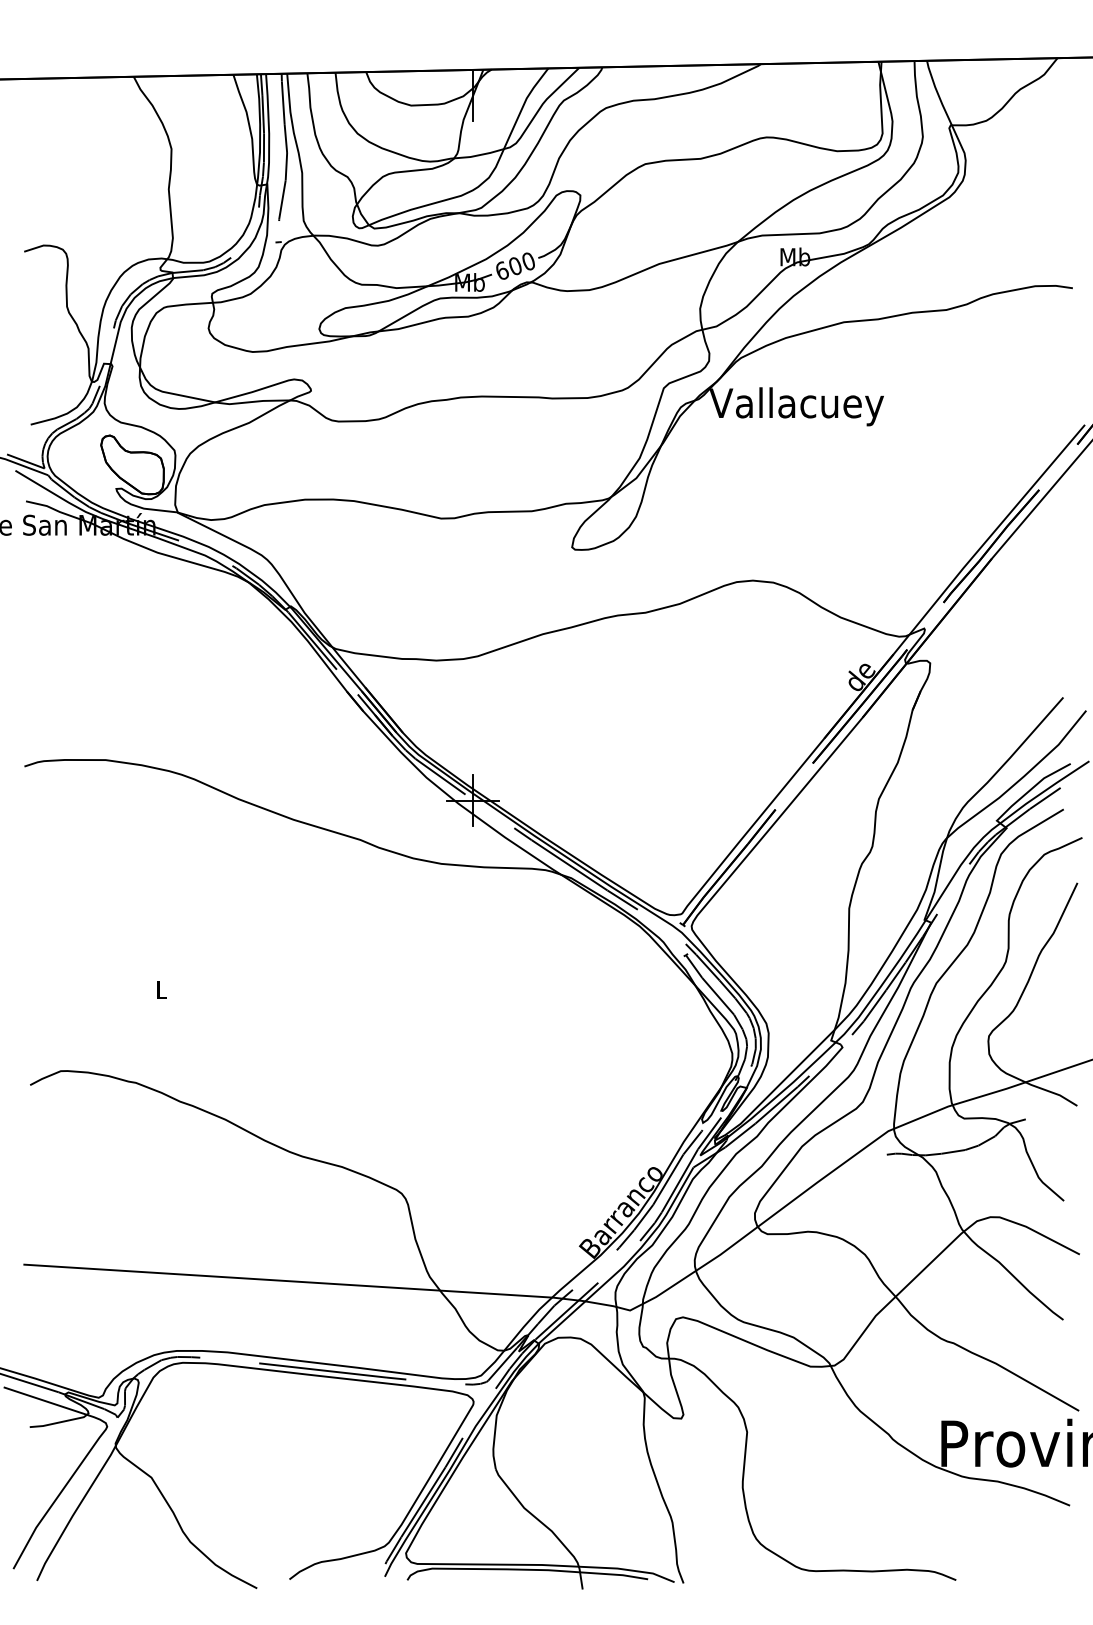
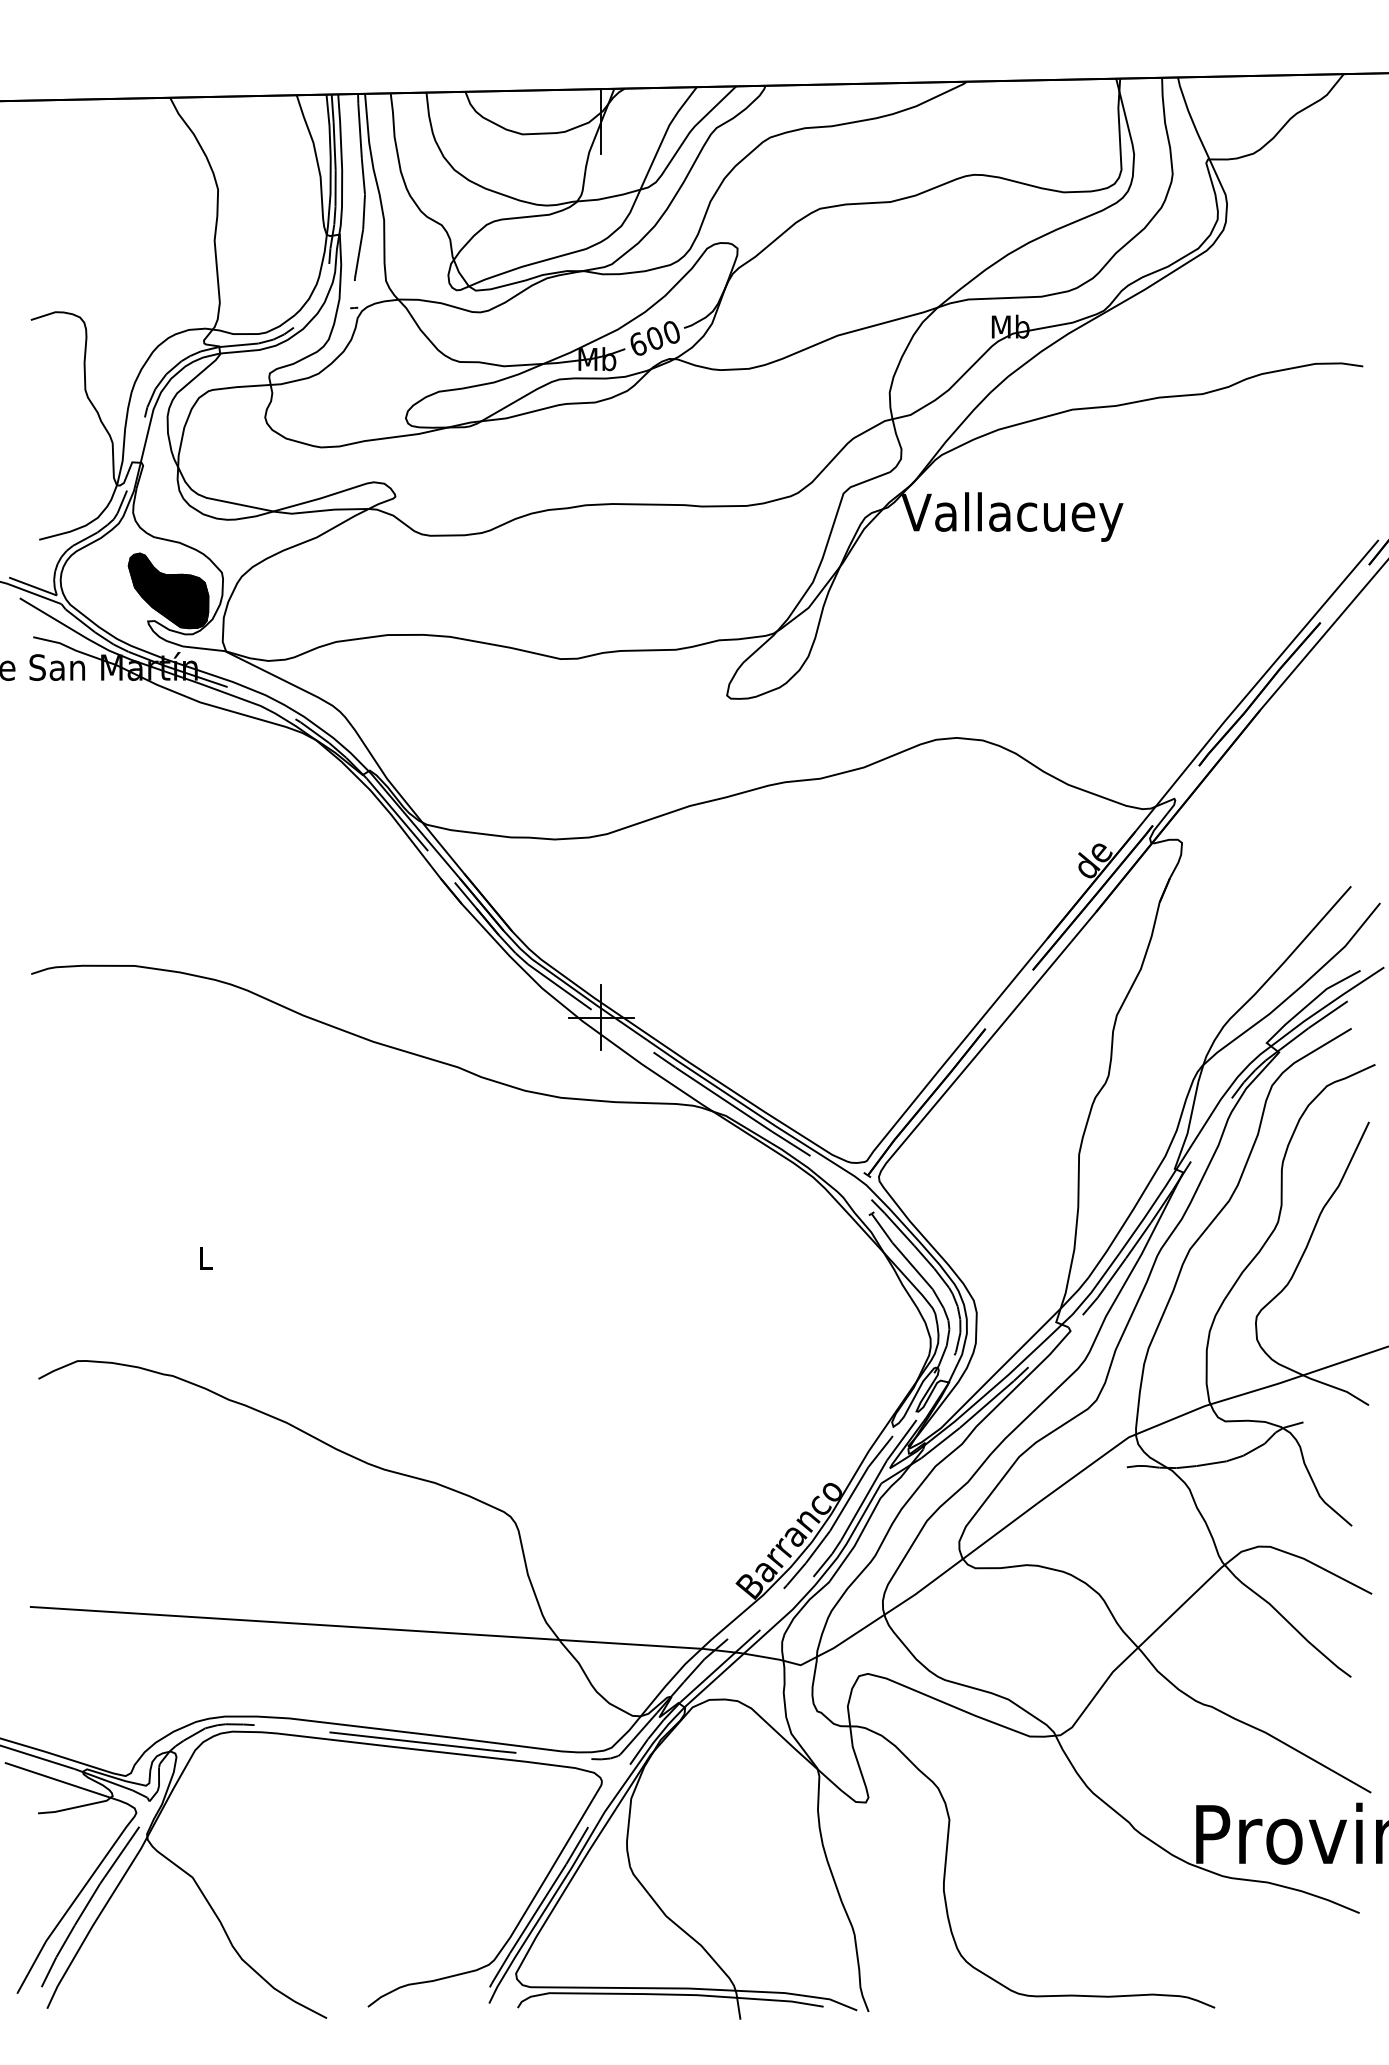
fill: (132, 464) -> (168, 590), added
curve: (69, 1498) -> (88, 1904), added

